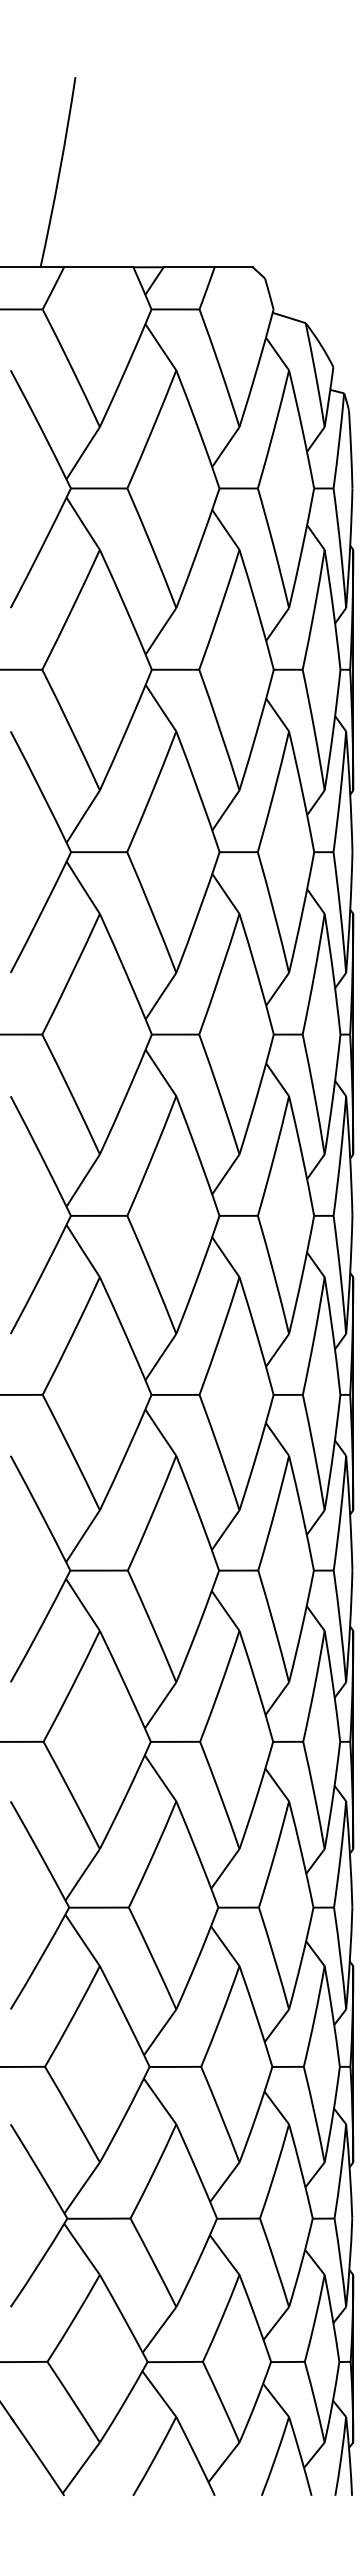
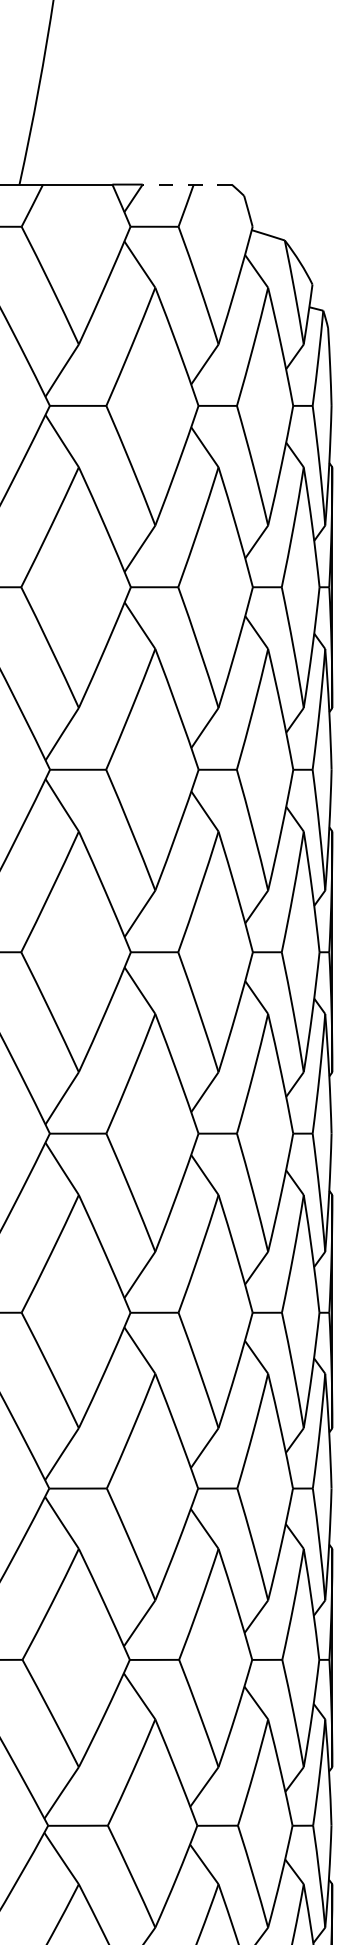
line: (207, 267) -> (186, 184), solid -> dashed

